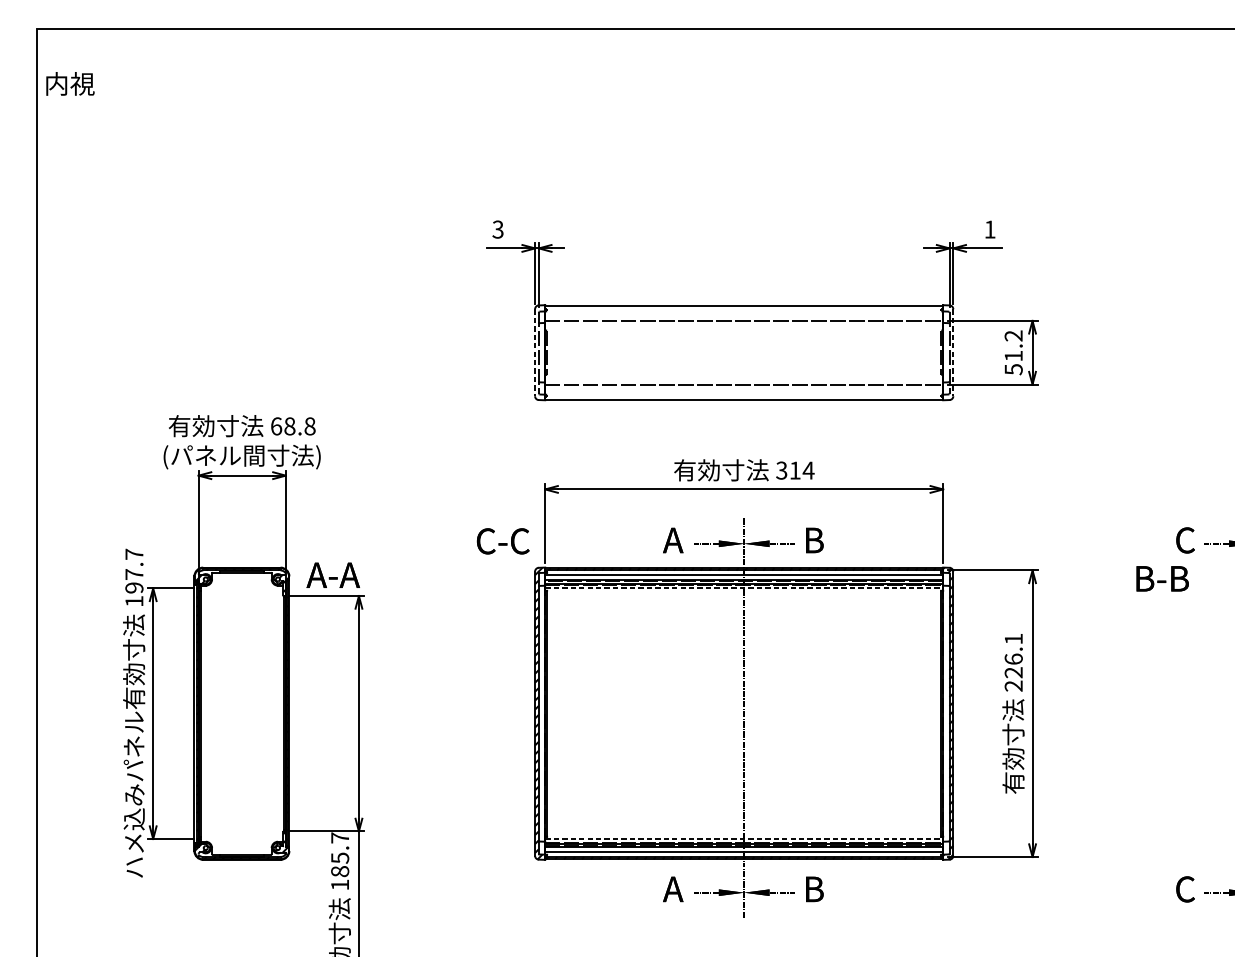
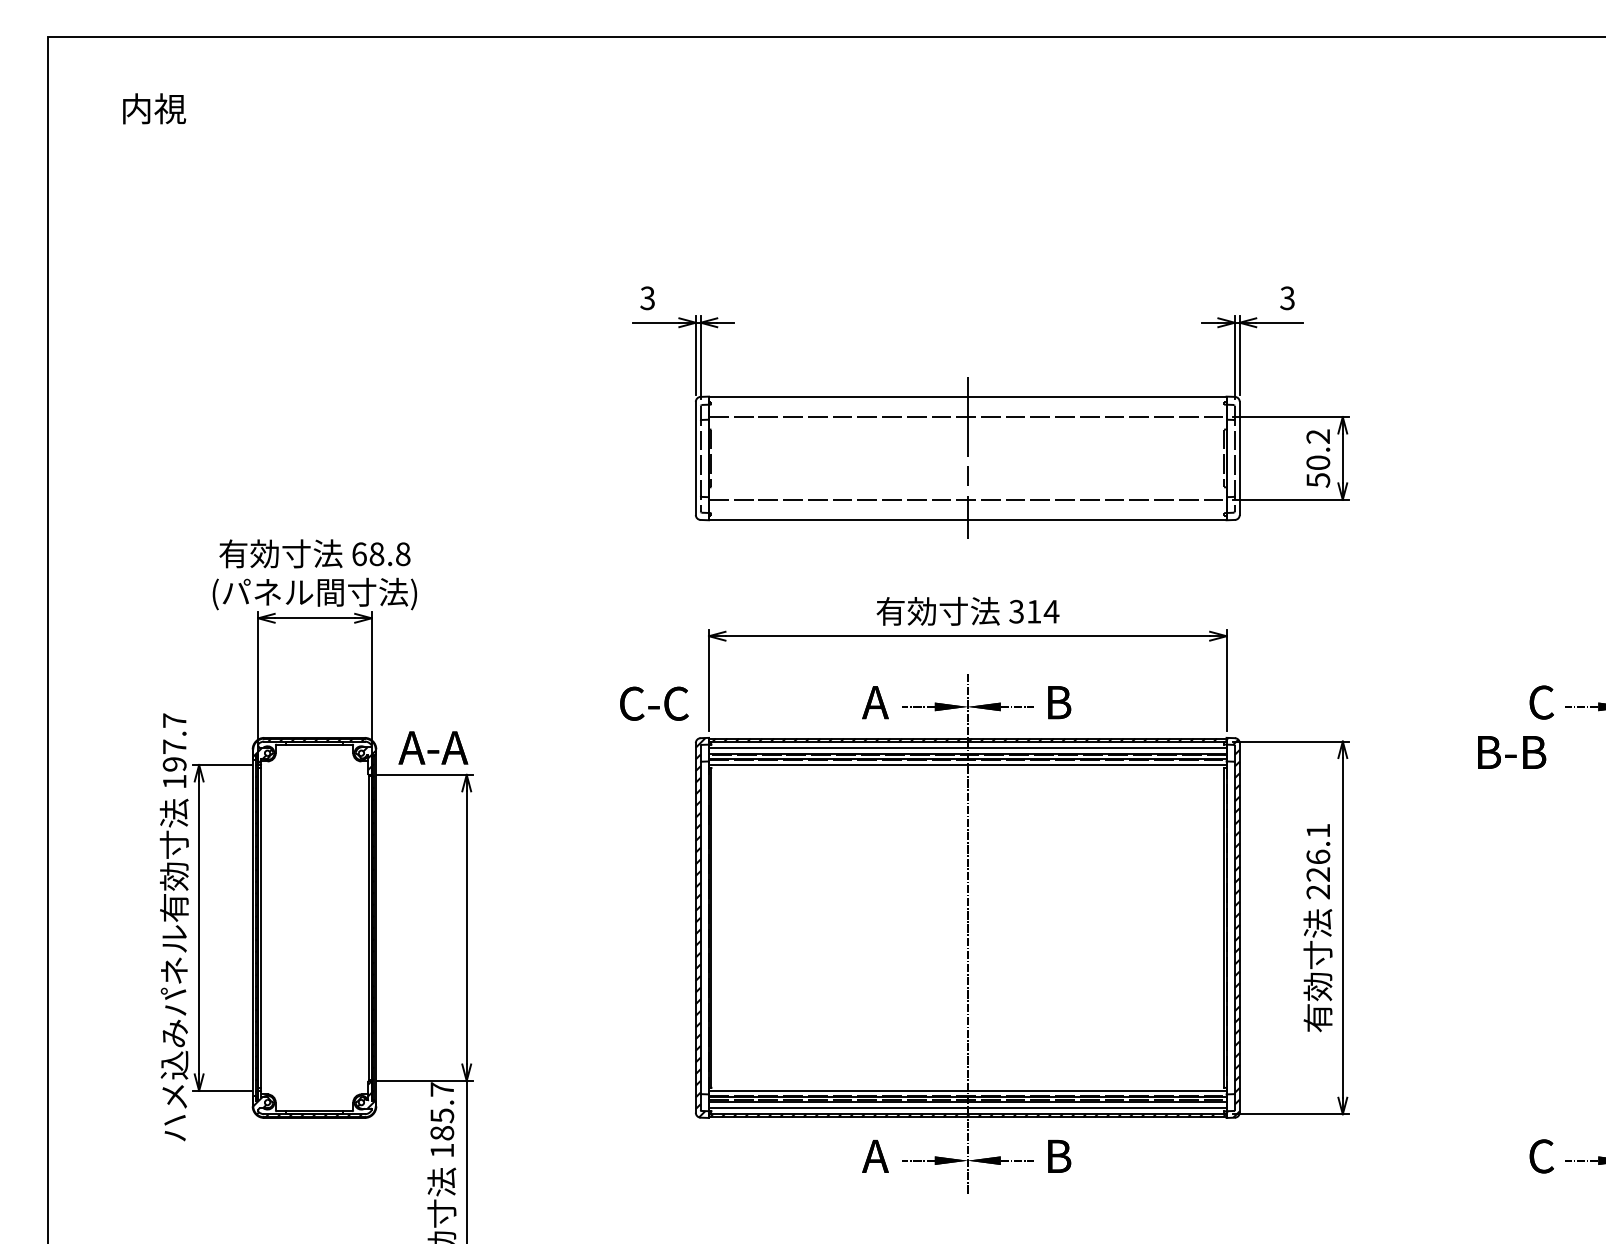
text: (70, 83) -> (154, 108), moved
text: (990, 229) -> (1287, 298), 1 -> 3
line: (534, 352) -> (695, 458), dashed -> solid
line: (743, 352) -> (967, 458), added
line: (953, 352) -> (1239, 458), dashed -> solid
text: (1013, 355) -> (1318, 462), 51.2 -> 50.2
line: (743, 588) -> (967, 764), dashed -> solid
line: (743, 838) -> (967, 1090), dashed -> solid

